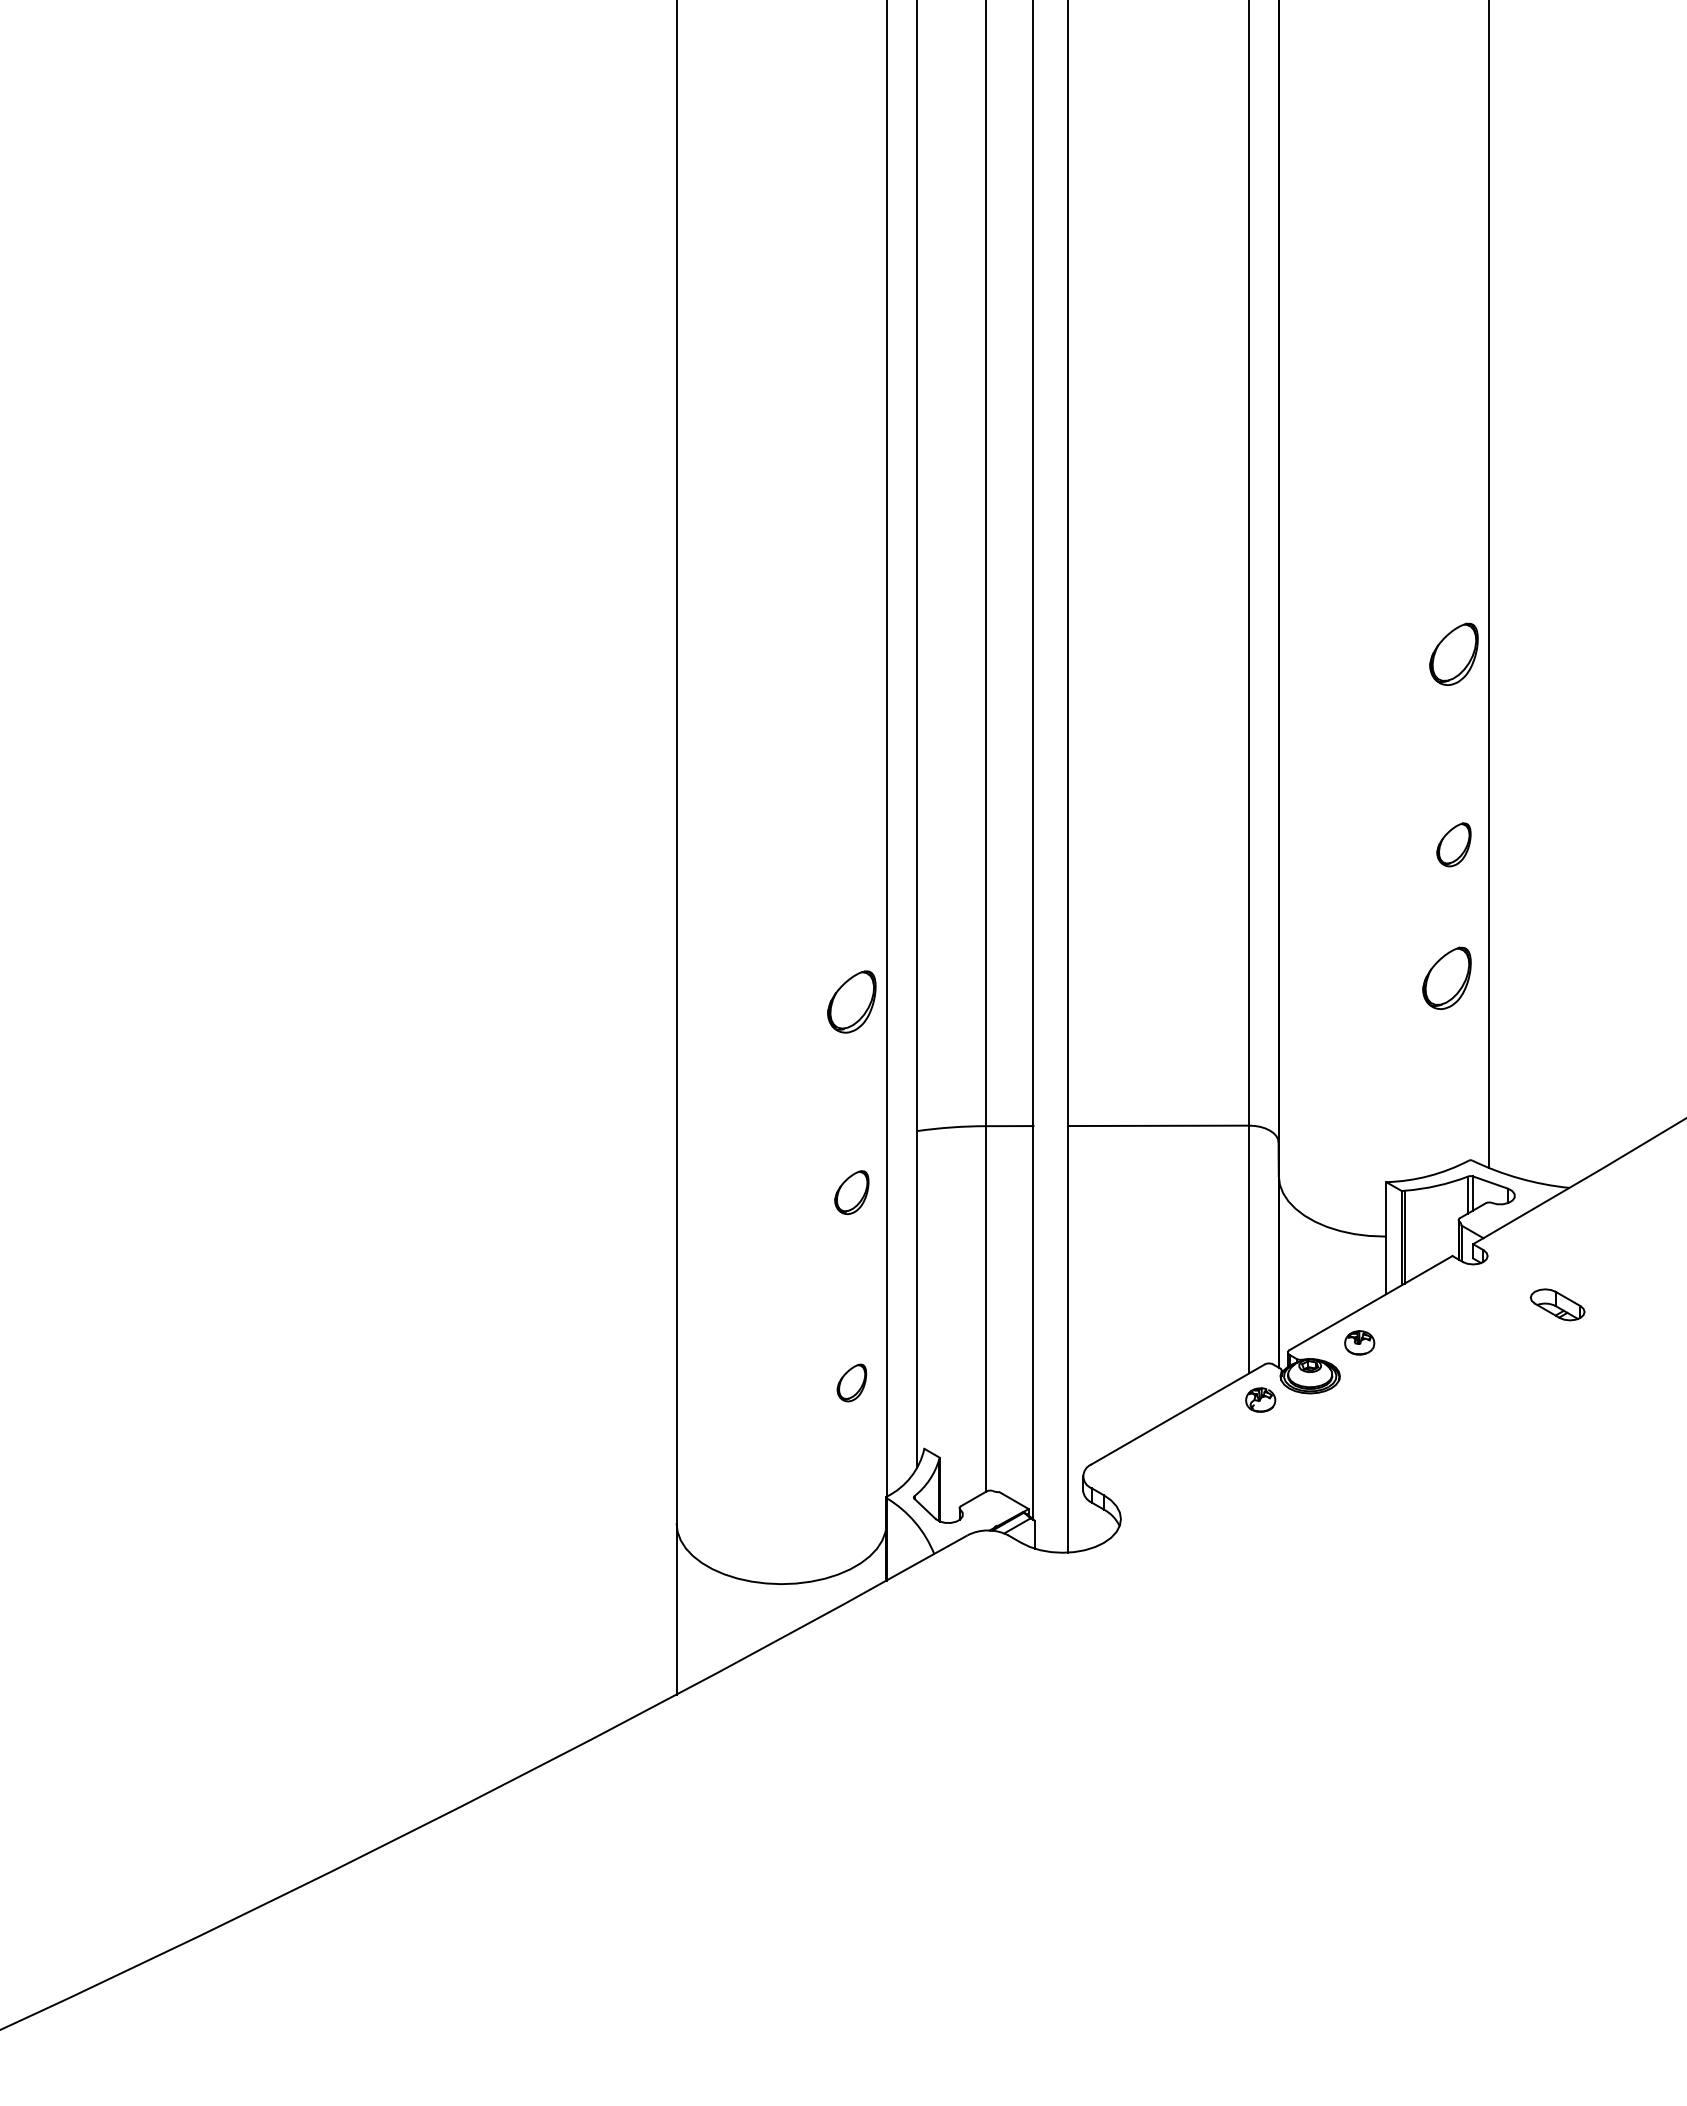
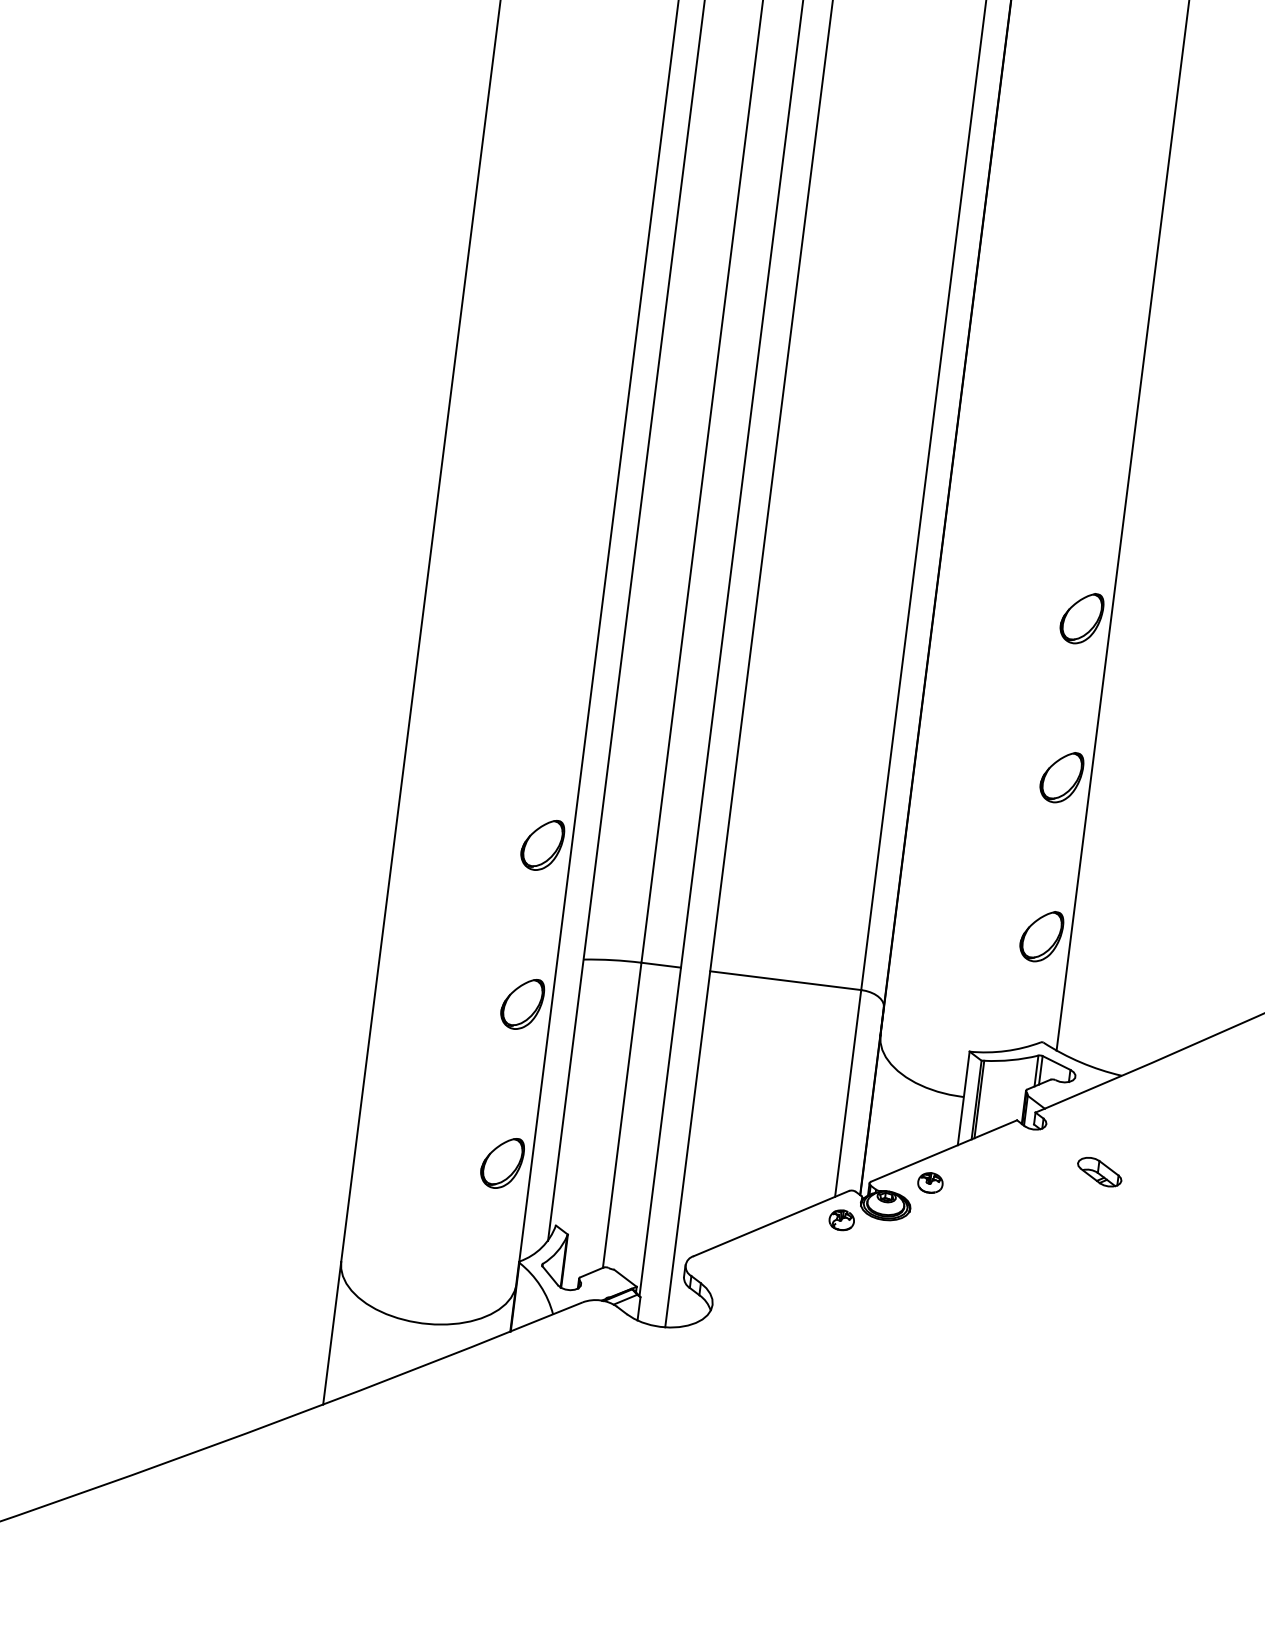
part: (1453, 844) -> (1061, 776), size x1.43
part: (1446, 977) -> (1041, 935), moved
part: (851, 1192) -> (522, 1003), size x1.43
part: (851, 1382) -> (502, 1162), size x1.67

